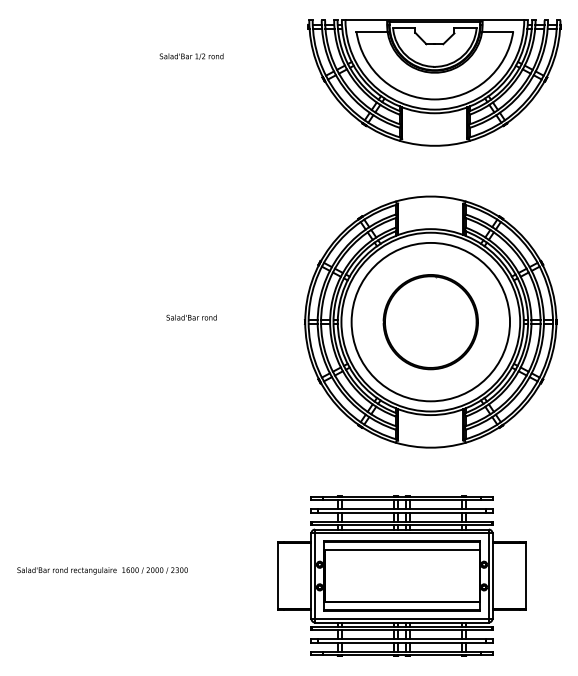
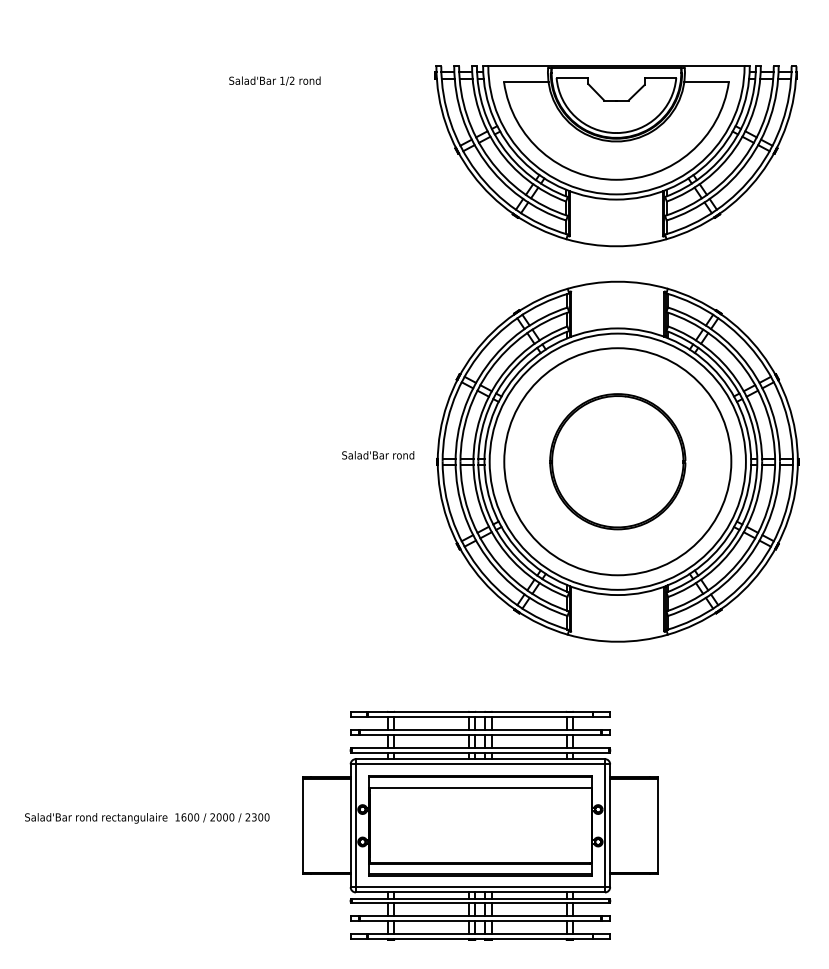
part: (434, 82) -> (615, 155), moved
text: (191, 317) -> (377, 455), moved
part: (401, 575) -> (479, 824), moved

